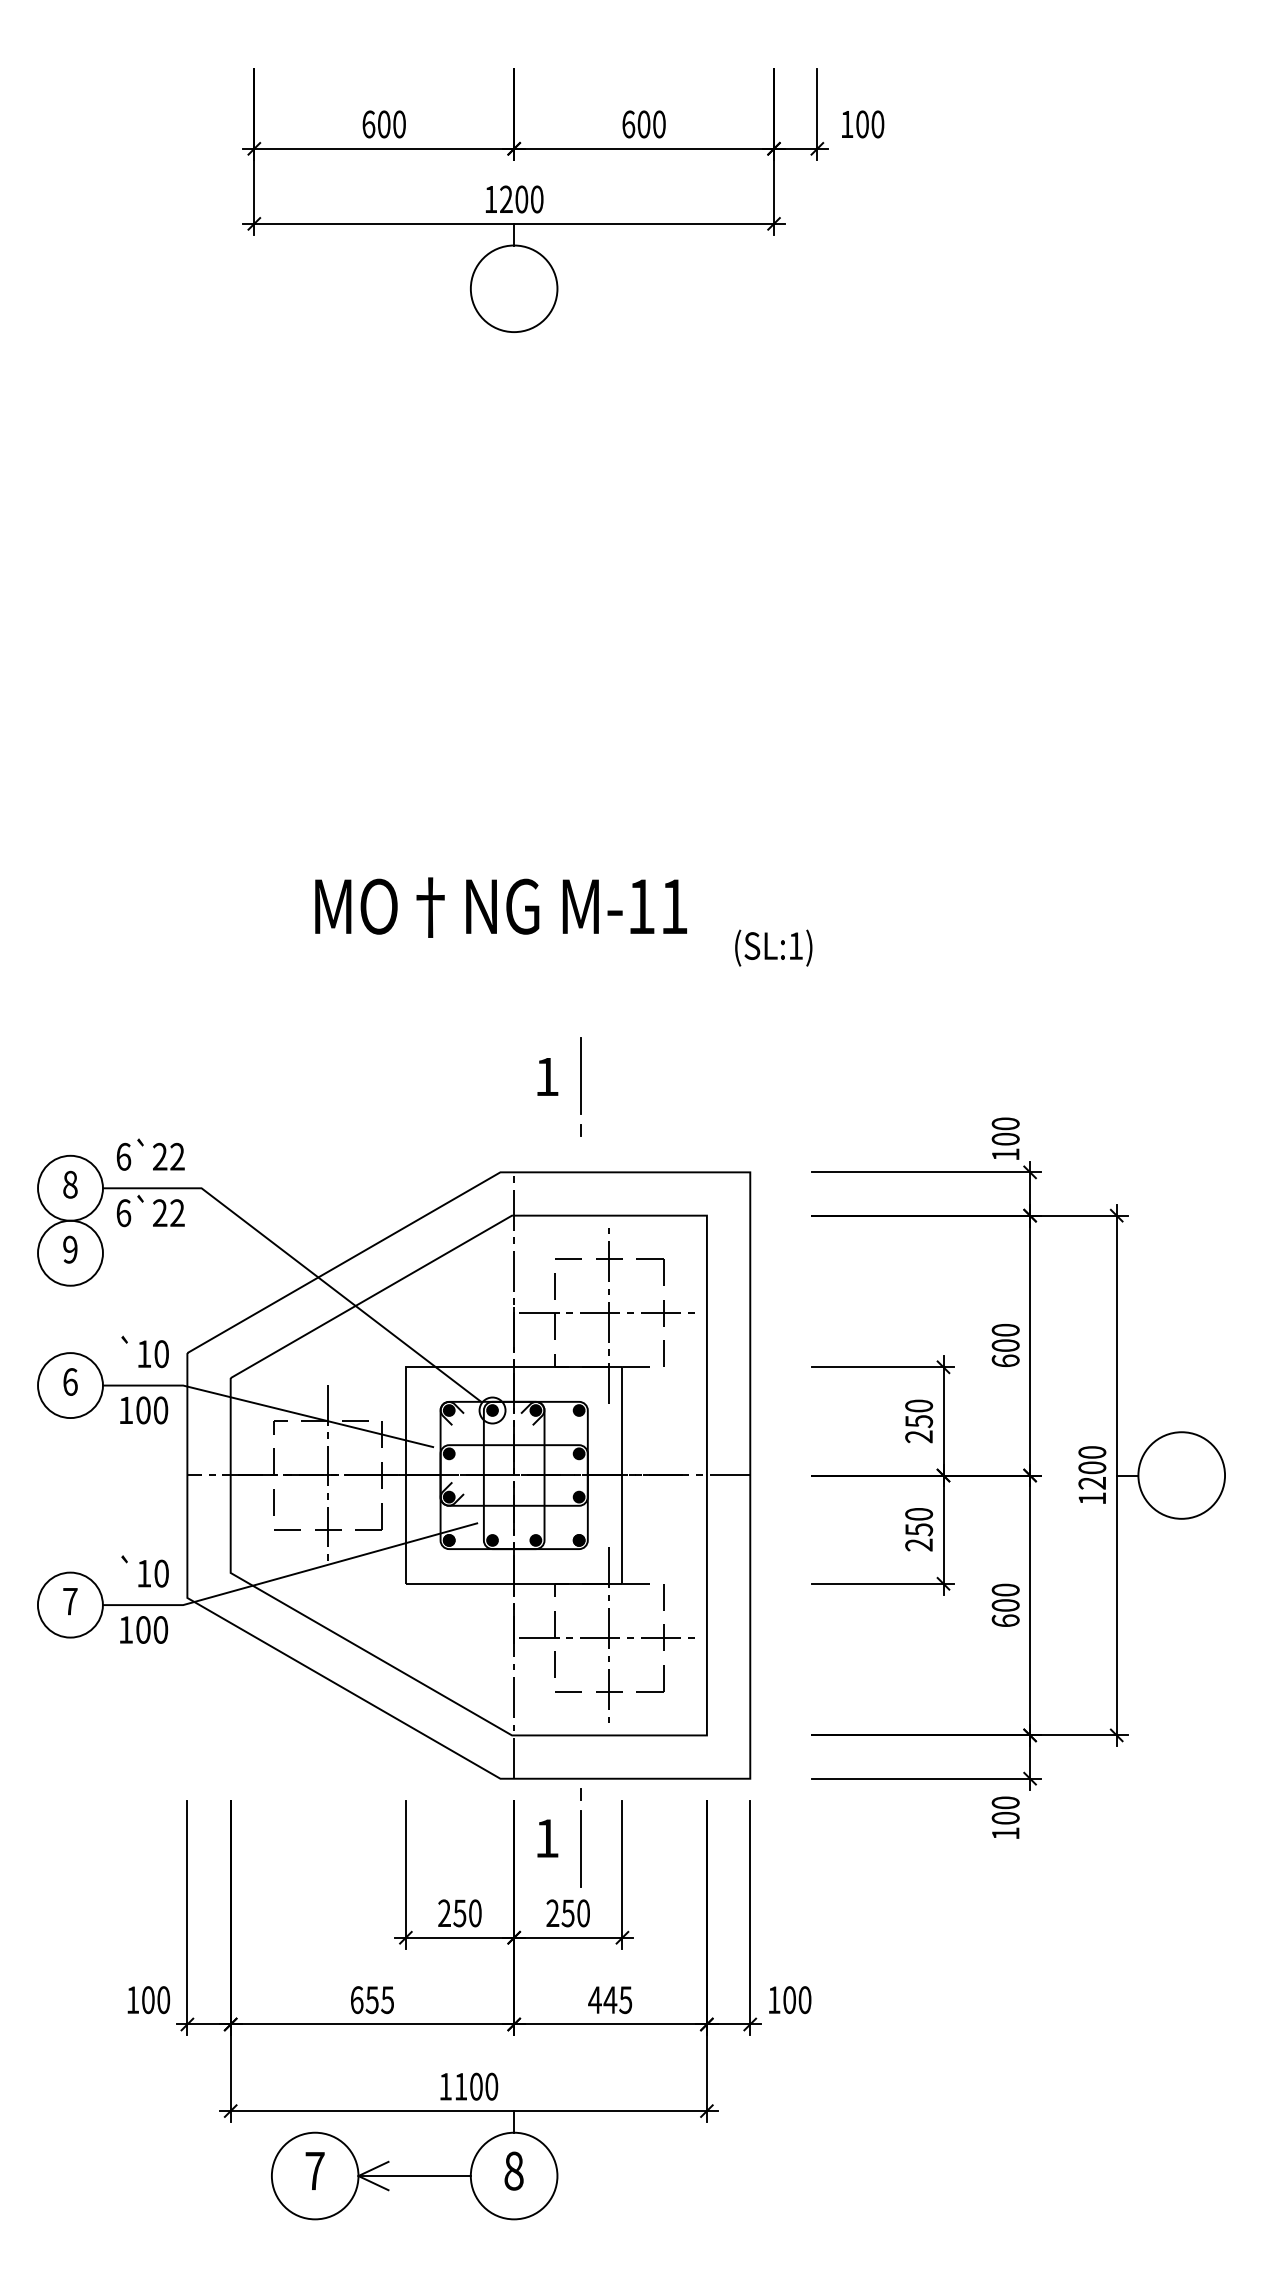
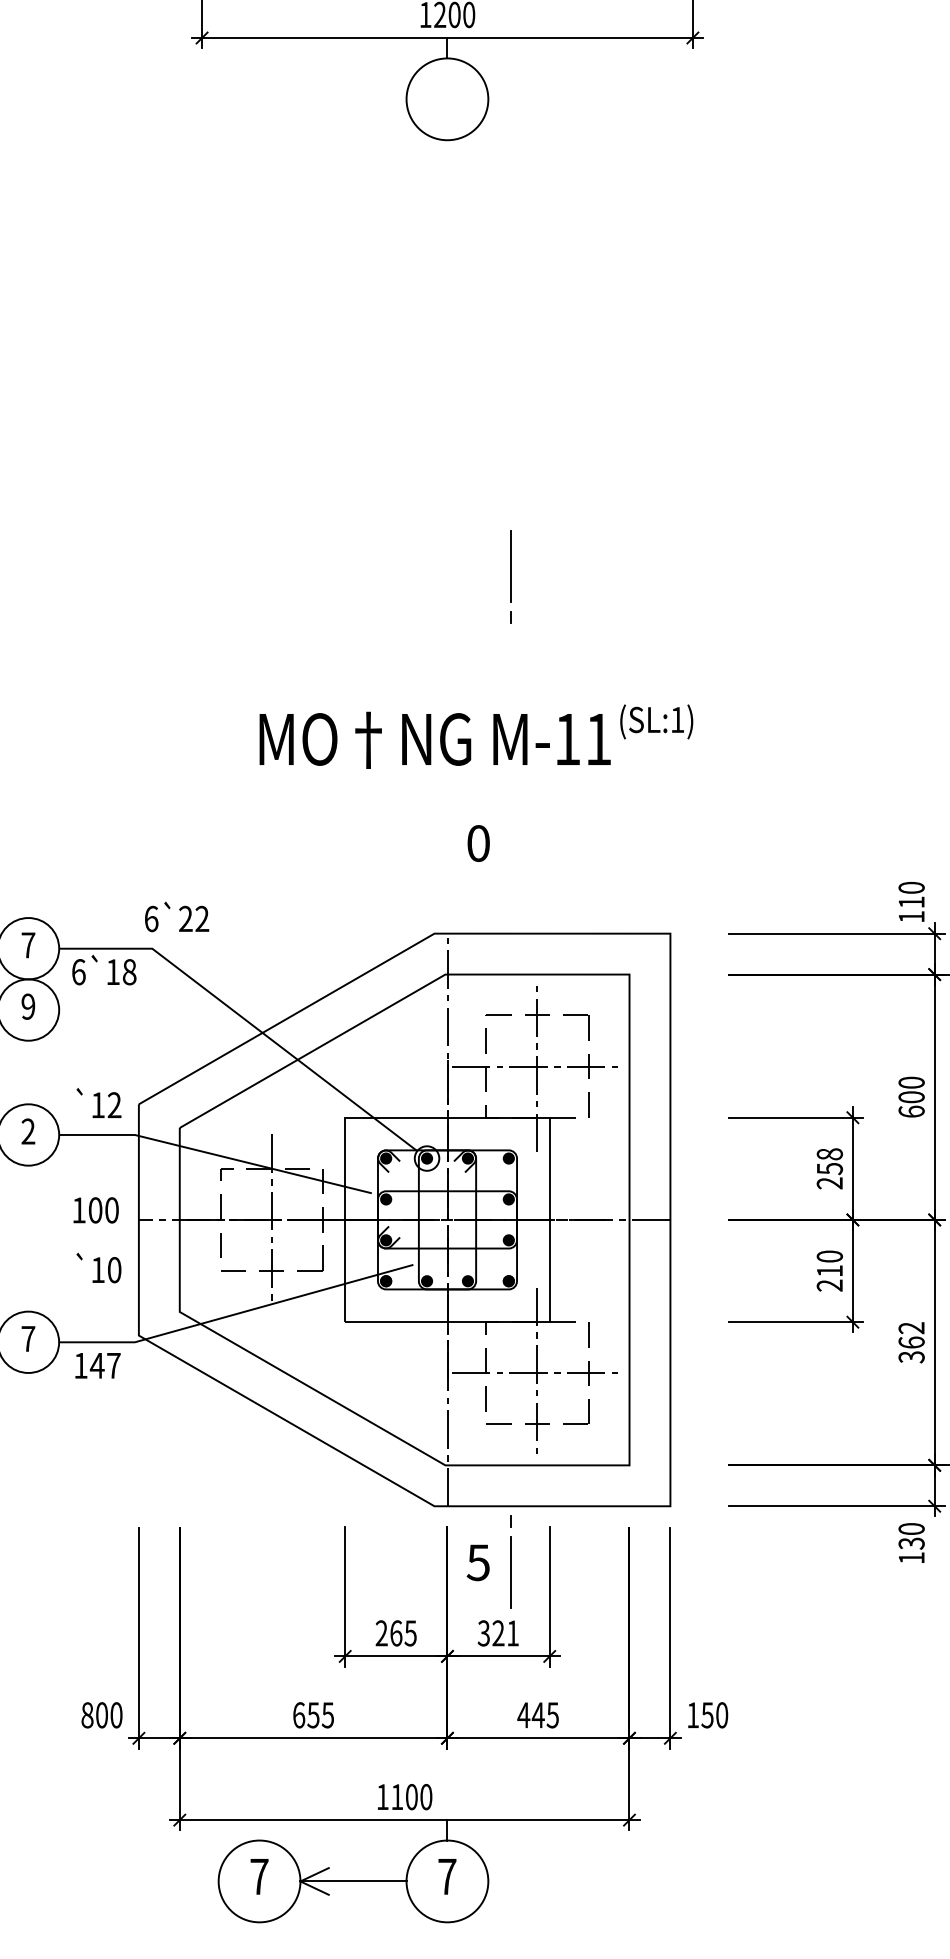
text: (500, 907) -> (434, 740), moved
text: (773, 947) -> (656, 721), moved
text: (547, 1076) -> (478, 843), 1 -> 0
line: (580, 1086) -> (510, 575), moved
text: (1005, 1139) -> (911, 902), 100 -> 110
text: (150, 1154) -> (176, 916), moved
text: (70, 1184) -> (28, 945), 8 -> 7
text: (168, 1213) -> (121, 972), 6`22 -> 6`18
text: (161, 1354) -> (114, 1105), `10 -> `12
text: (70, 1381) -> (28, 1131), 6 -> 2
text: (919, 1405) -> (830, 1153), 250 -> 258
text: (144, 1410) -> (96, 1210), moved
text: (919, 1529) -> (830, 1270), 250 -> 210
text: (144, 1571) -> (98, 1268), moved
text: (1005, 1605) -> (911, 1342), 600 -> 362
text: (151, 1629) -> (105, 1365), 100 -> 147
text: (1005, 1818) -> (911, 1543), 100 -> 130
text: (546, 1838) -> (478, 1562), 1 -> 5
text: (467, 1913) -> (403, 1633), 250 -> 265
text: (567, 1913) -> (497, 1633), 250 -> 321
text: (789, 1999) -> (707, 1714), 100 -> 150
text: (132, 2000) -> (87, 1715), 100 -> 800
text: (513, 2170) -> (446, 1876), 8 -> 7

